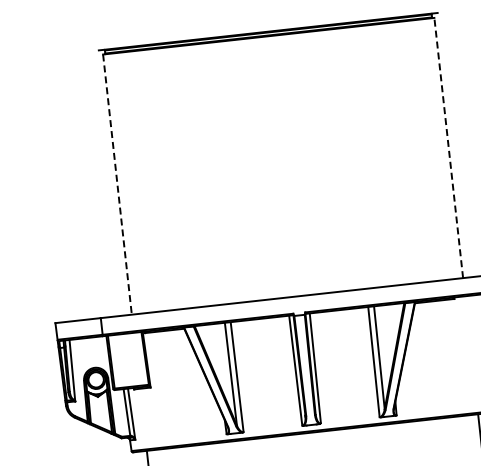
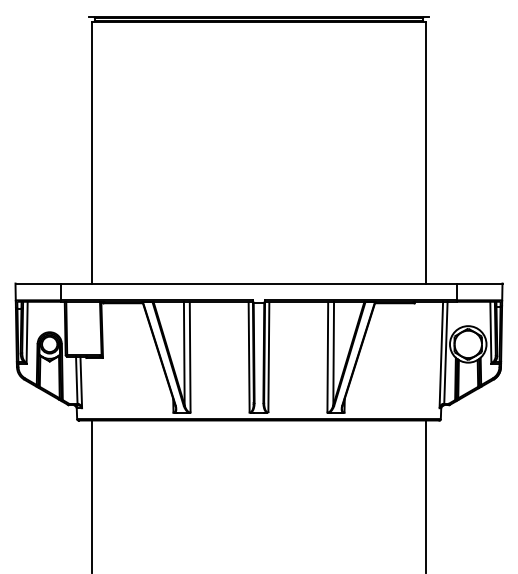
line: (448, 147) -> (425, 152), dashed -> solid
line: (117, 184) -> (92, 152), dashed -> solid

